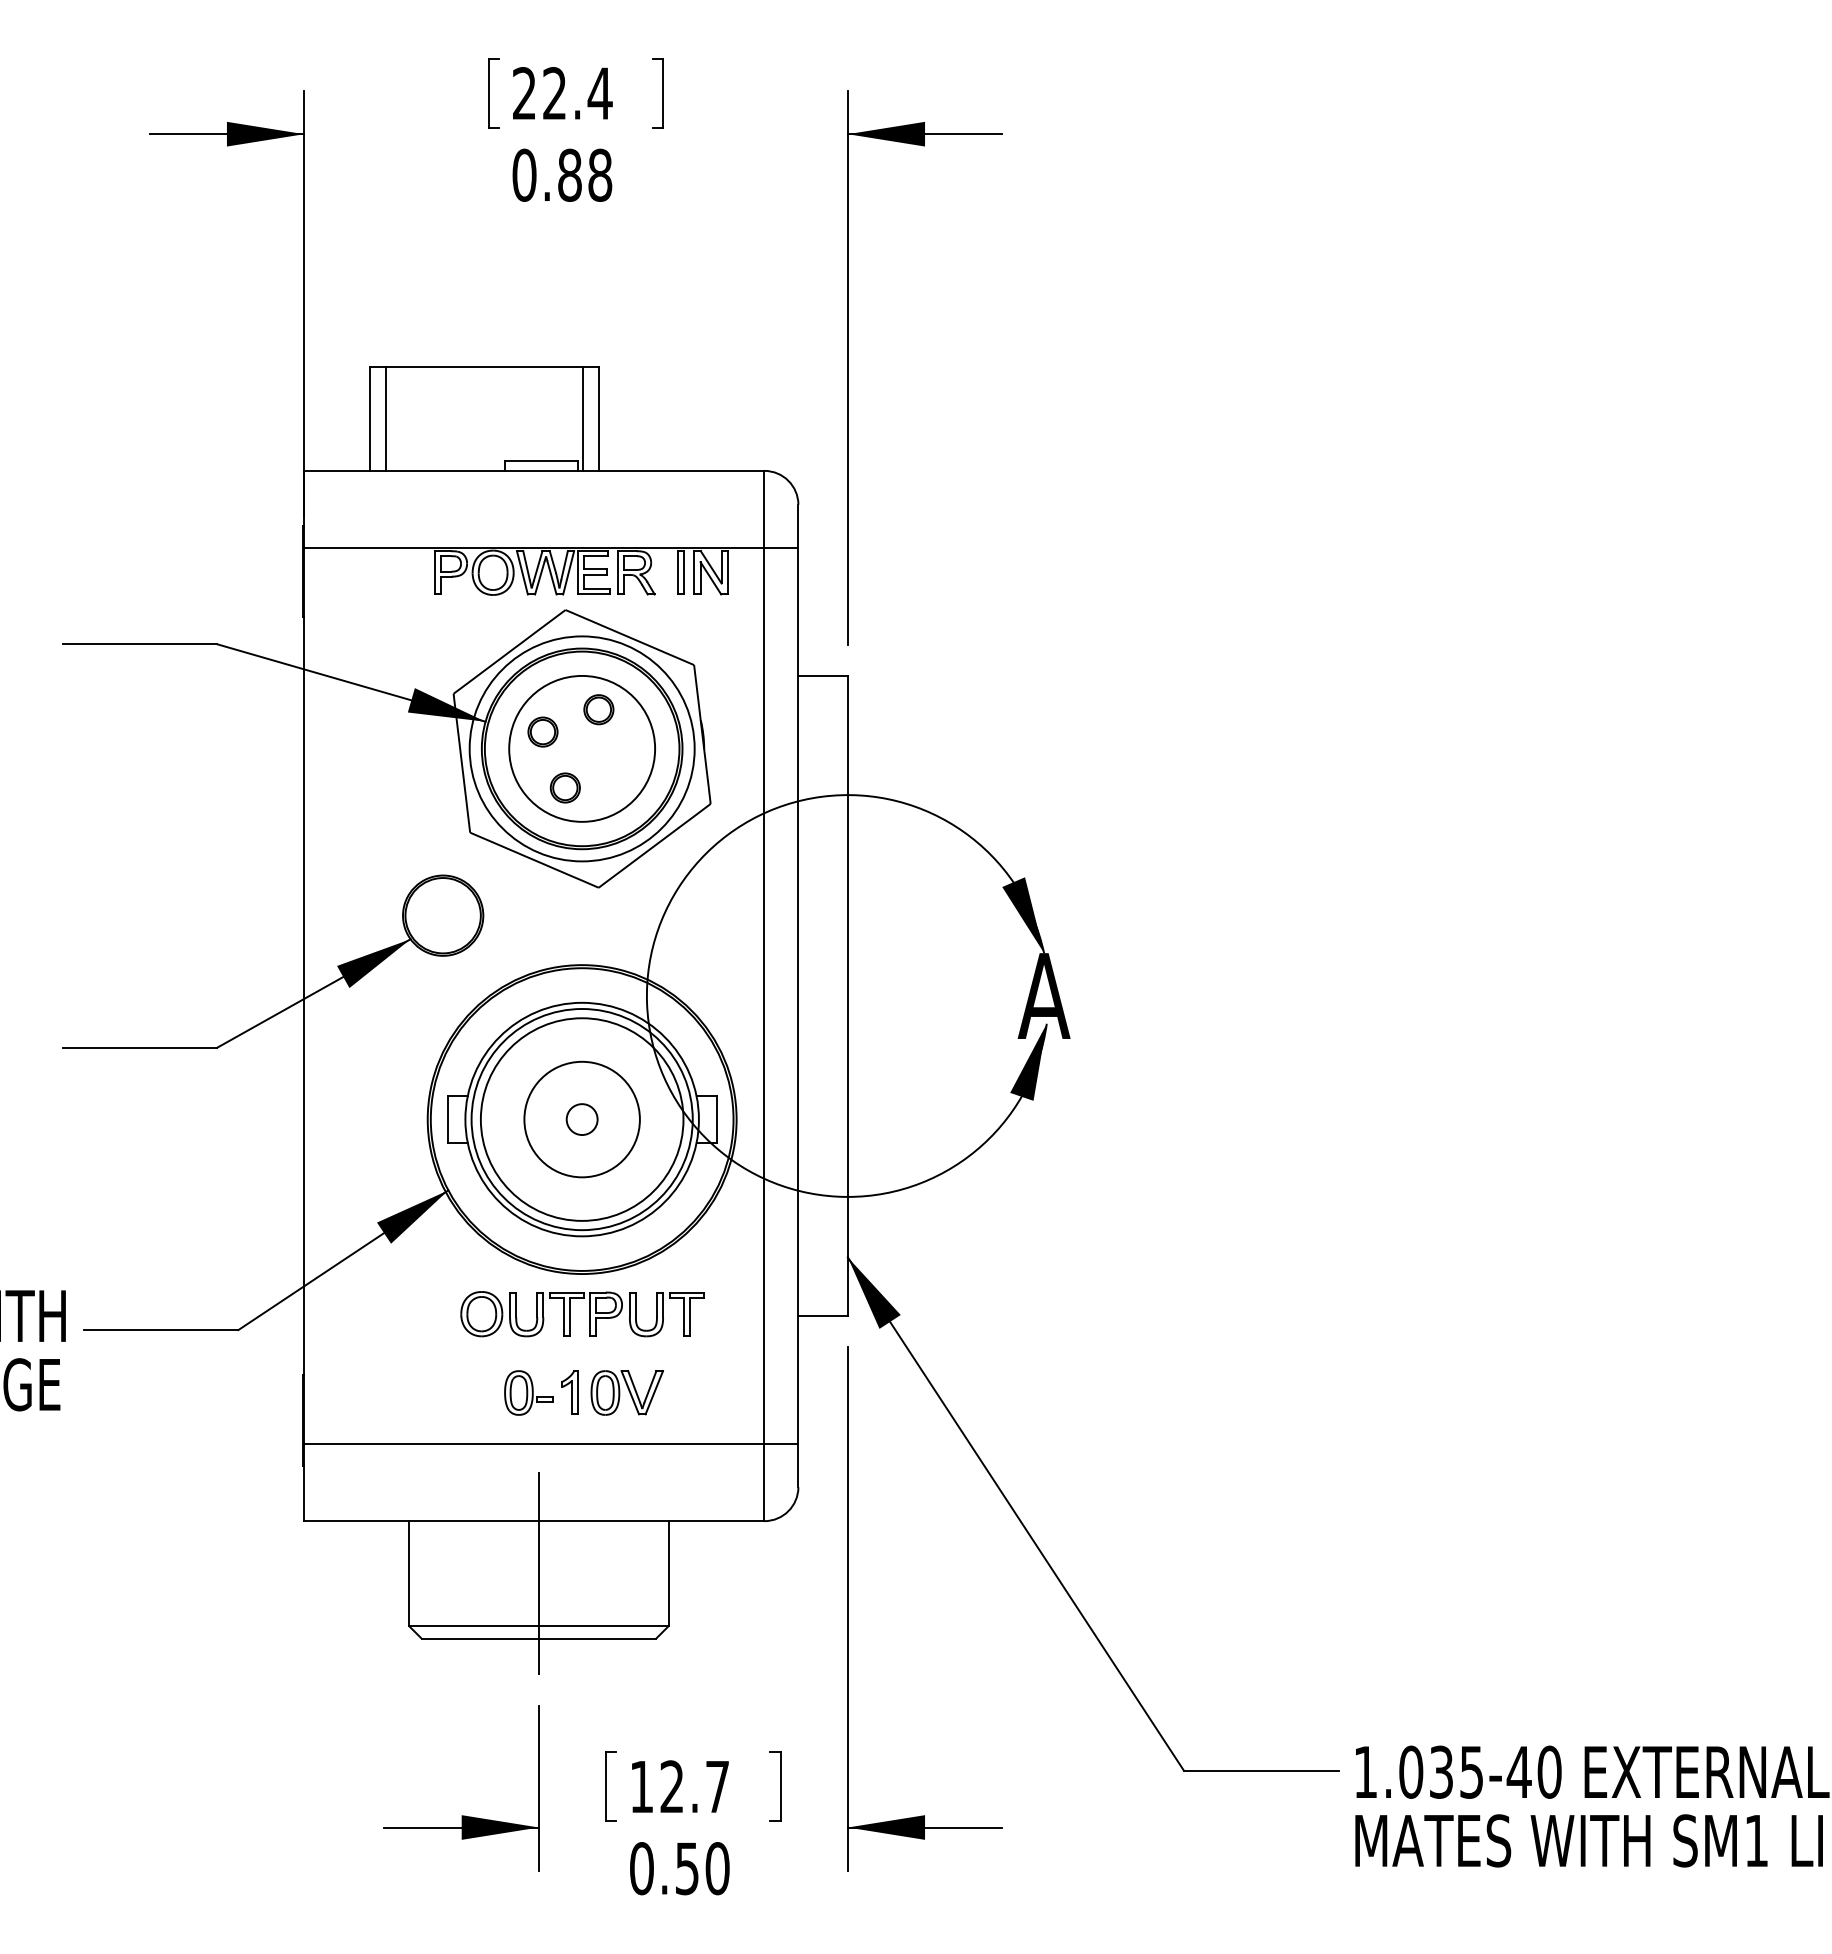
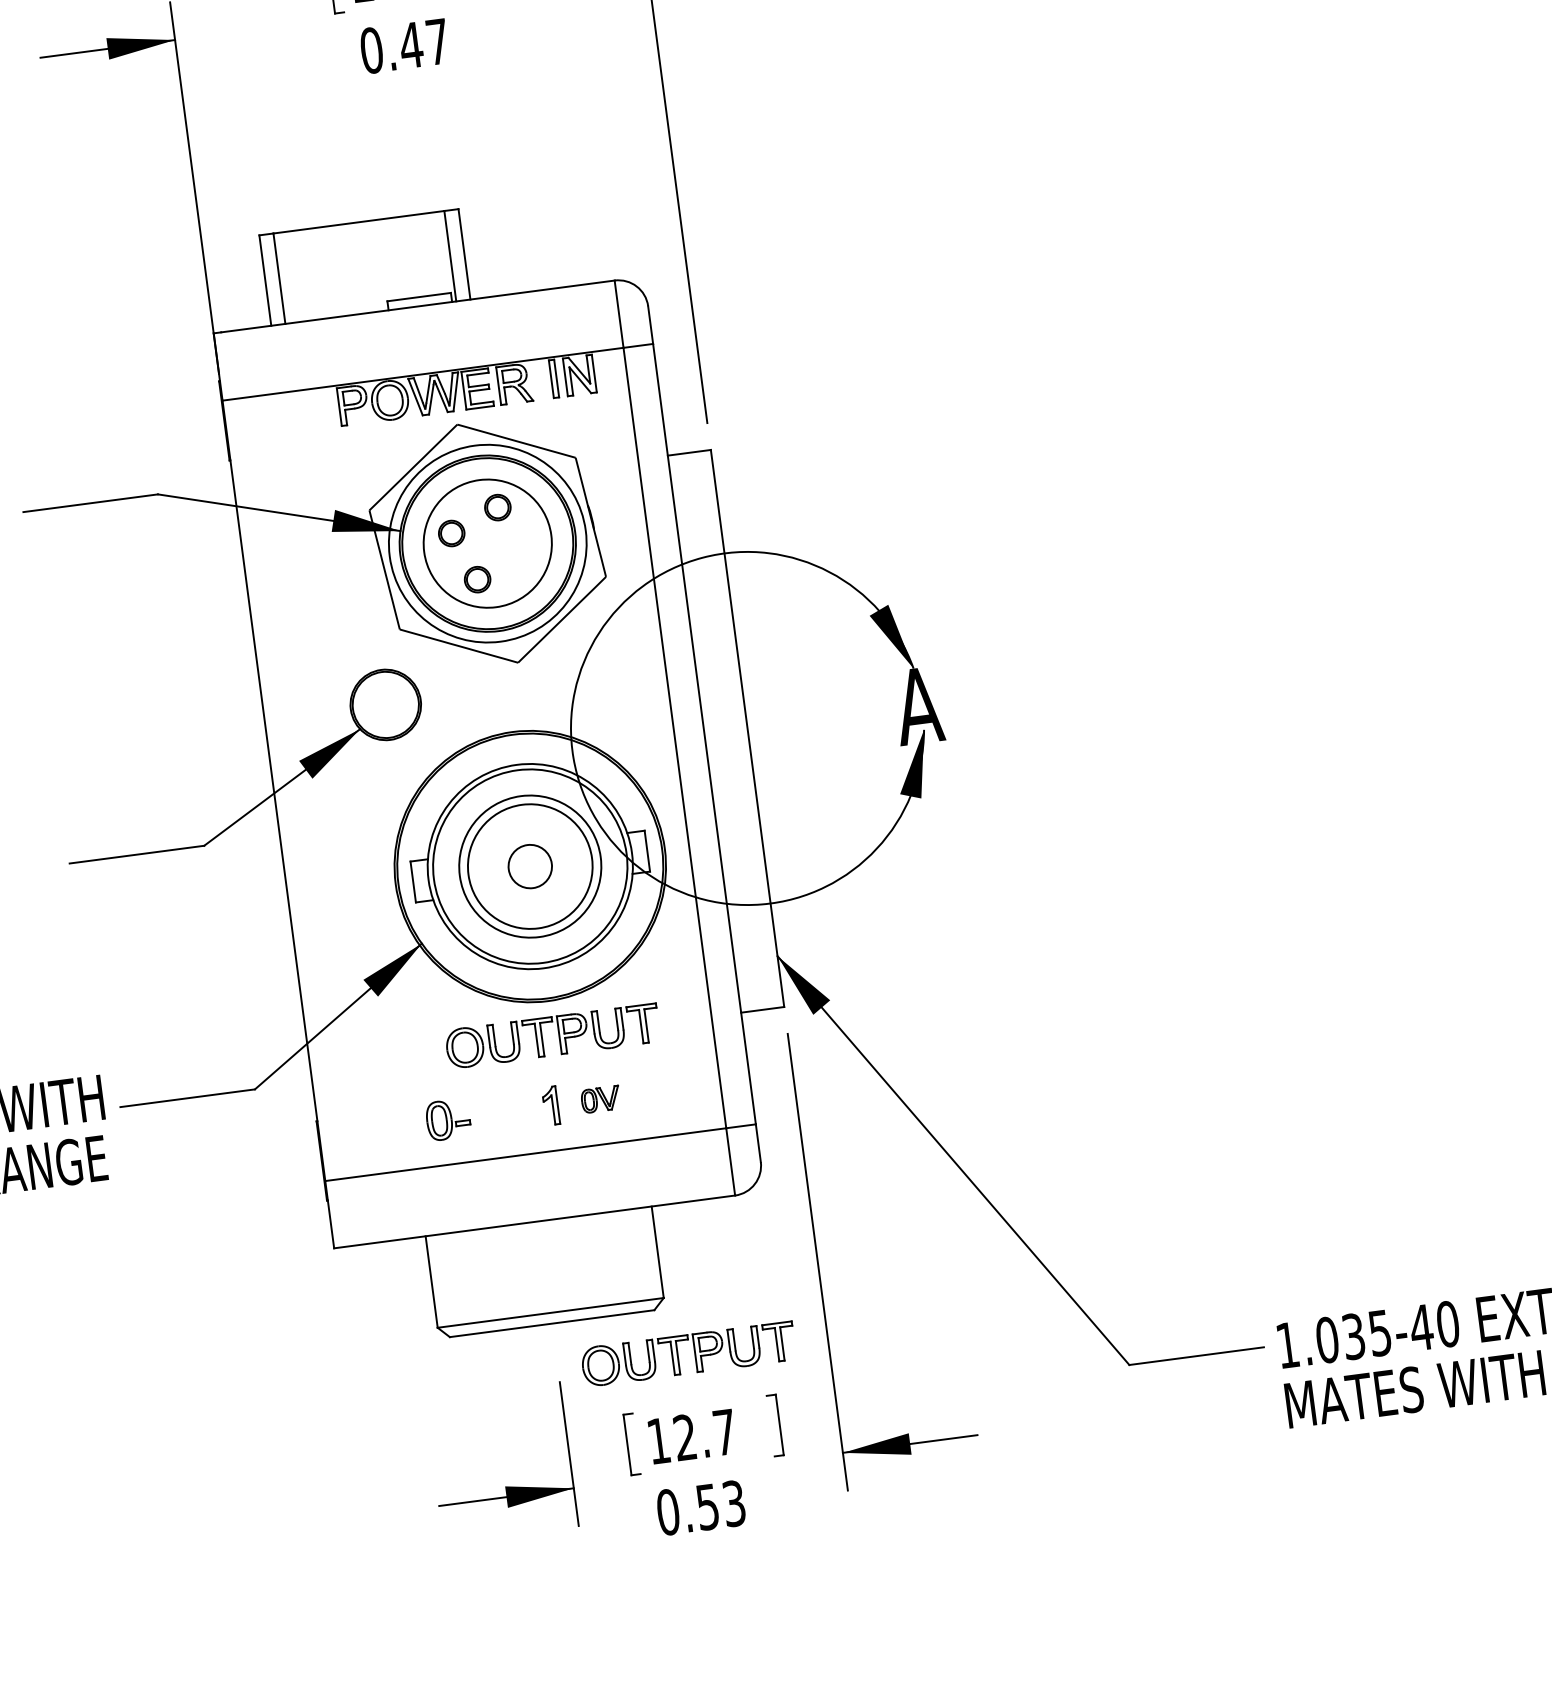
text: (584, 174) -> (423, 42), 0.88 -> 0.47
circle: (581, 1119) -> (529, 866), size x0.7
circle: (581, 1119) -> (529, 866), size x1.4
circle: (581, 1119) -> (529, 866), size x1.6
part: (528, 1392) -> (447, 1119), moved
part: (626, 1392) -> (600, 1099), size x0.6
line: (538, 1573) -> (544, 1267), removed
part: (695, 1693) -> (694, 1353), added
text: (717, 1868) -> (734, 1503), 0.50 -> 0.53

